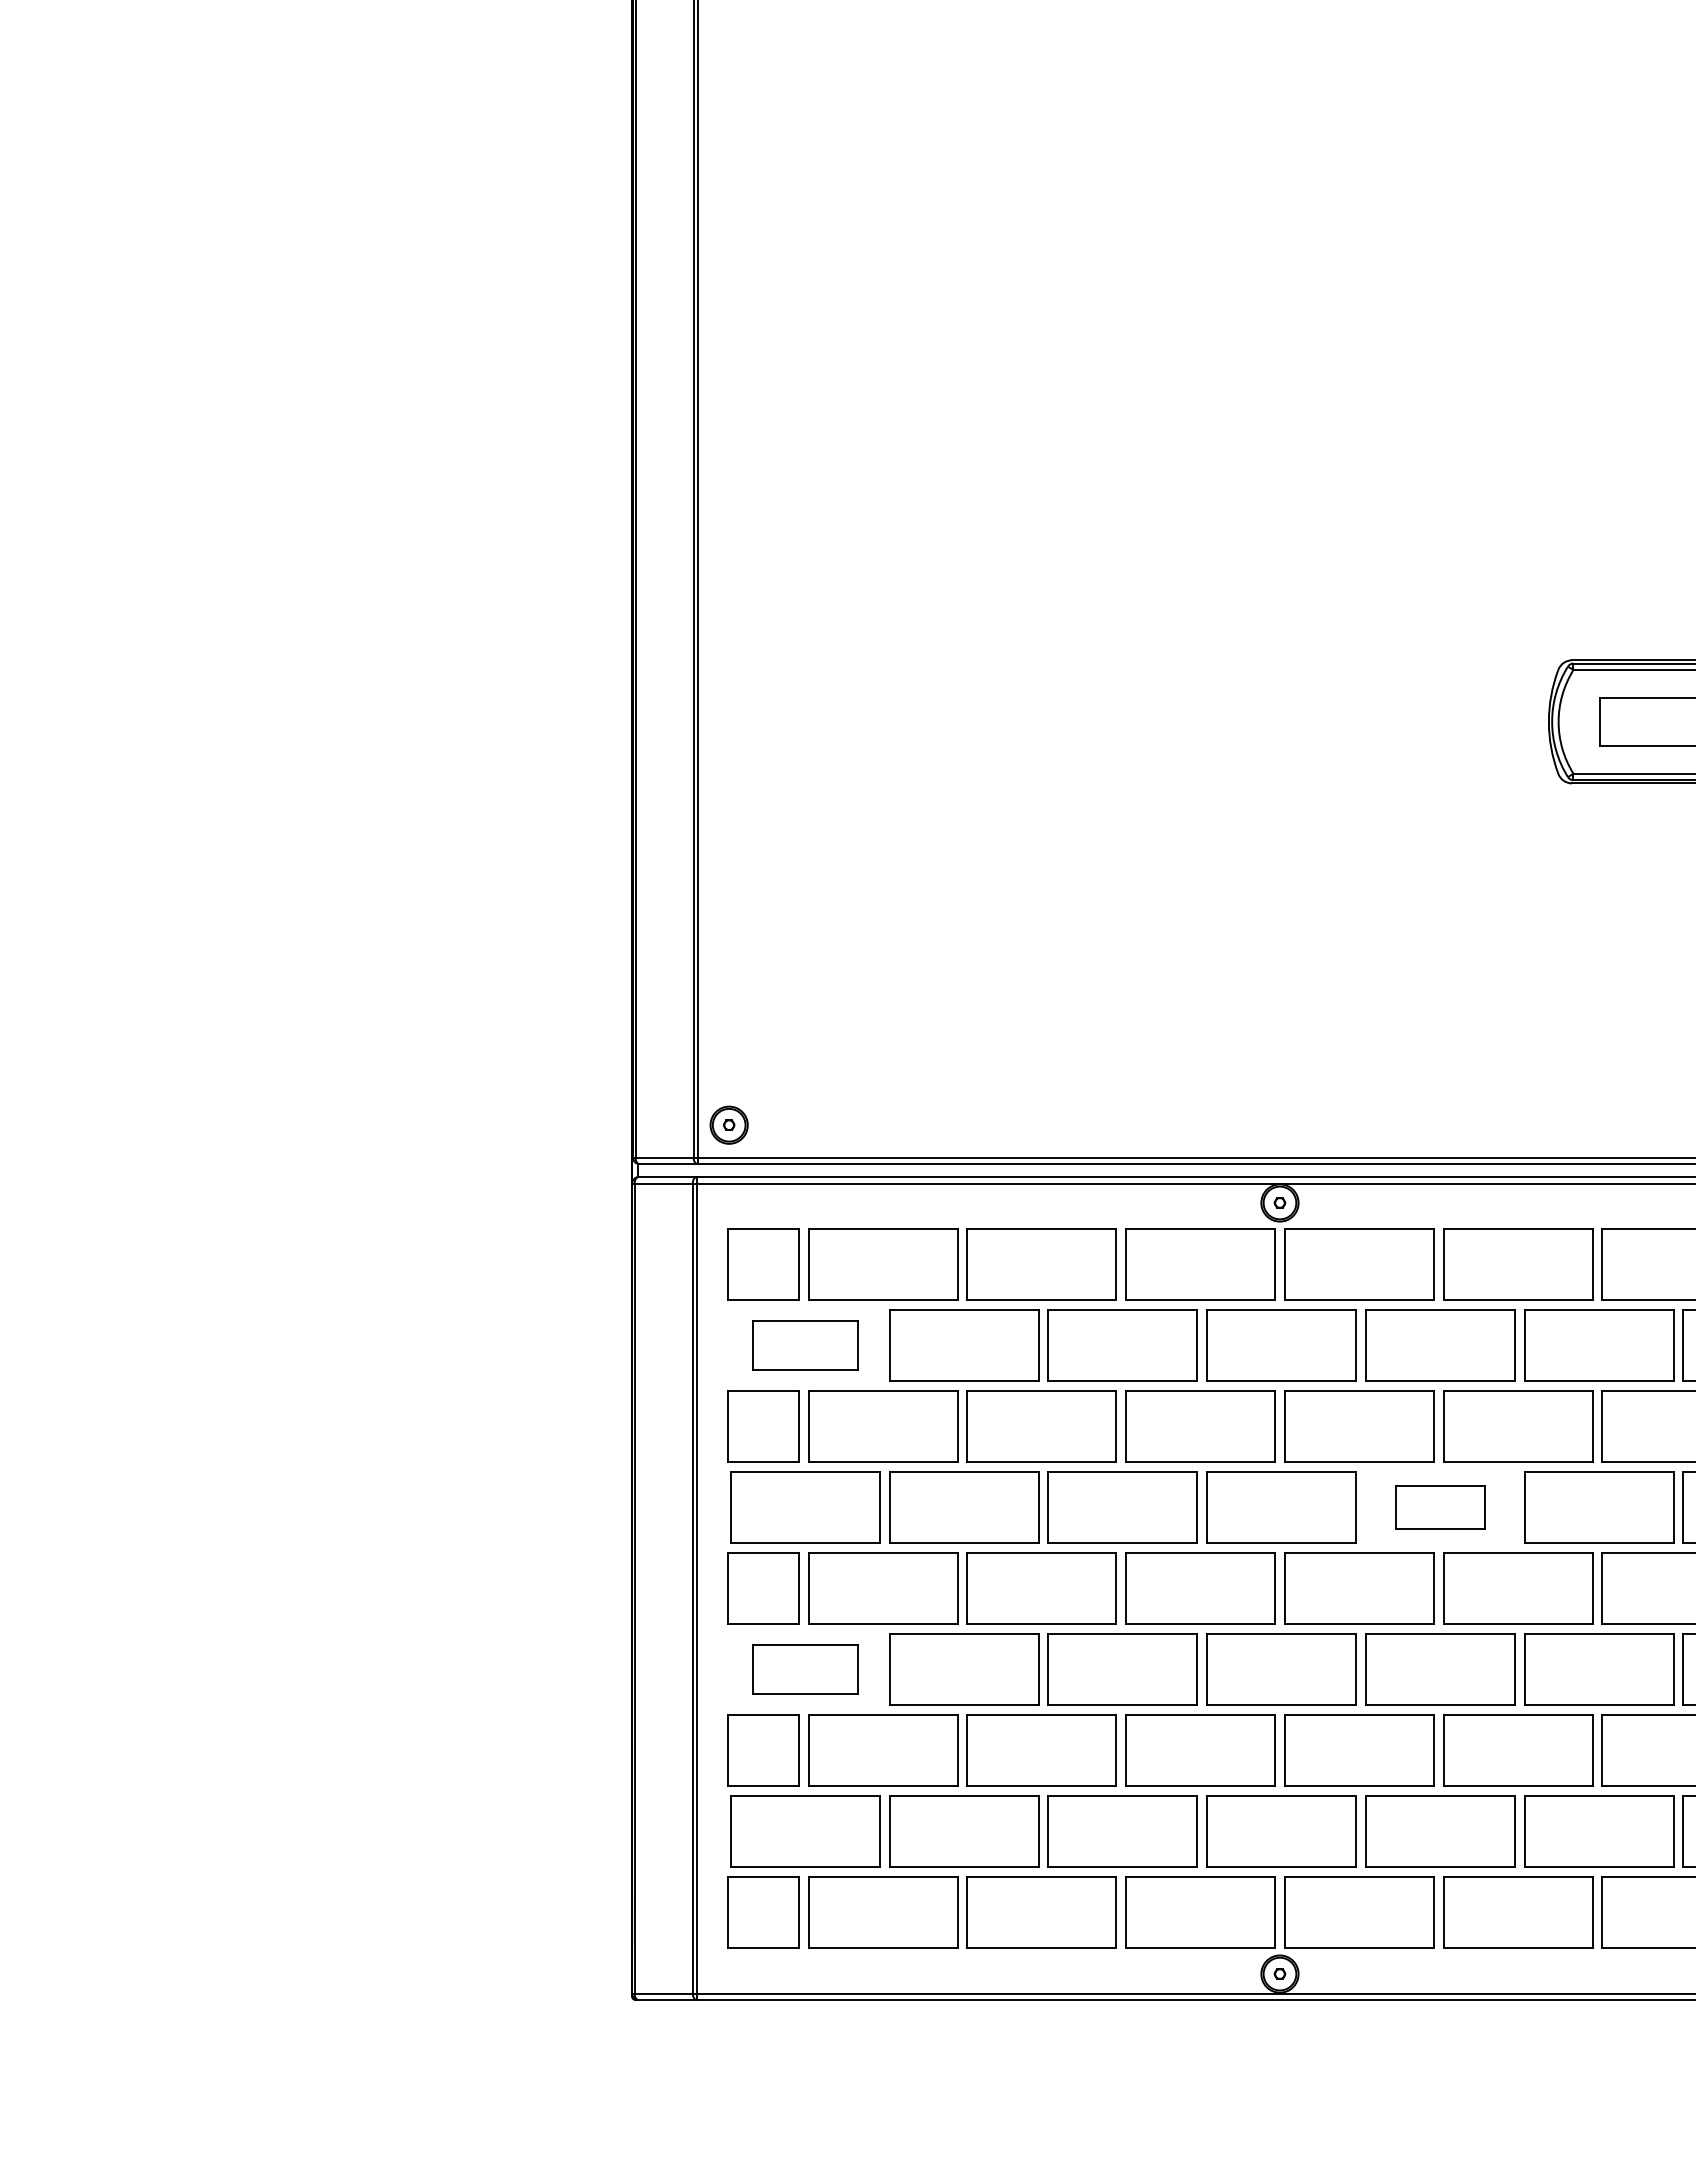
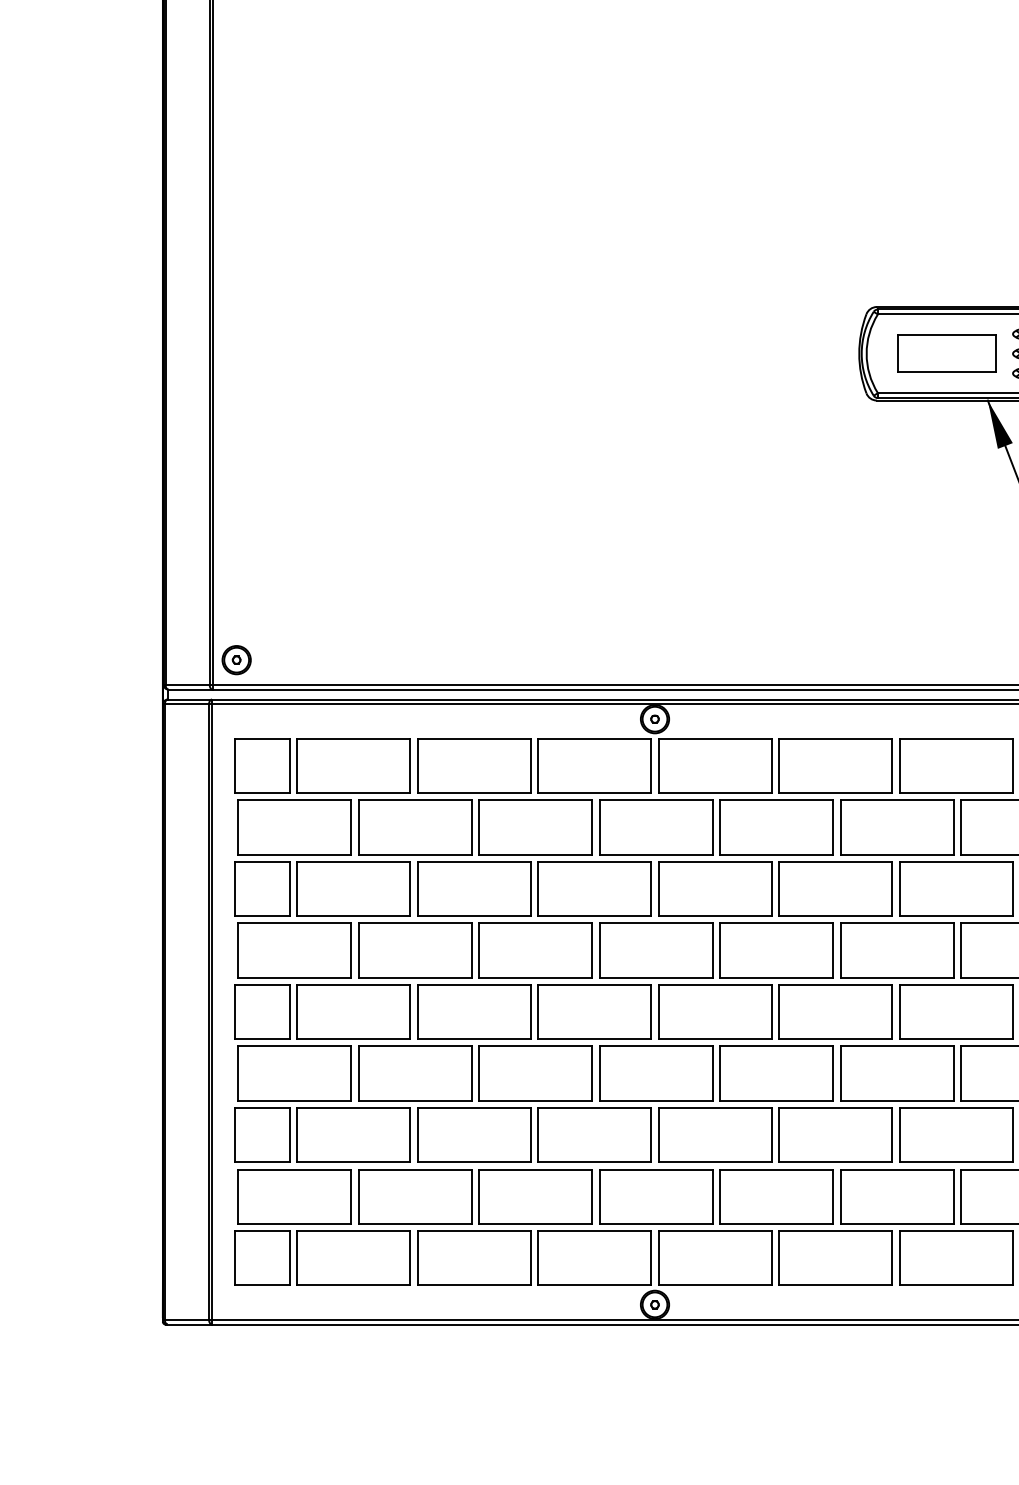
part: (805, 1345) -> (294, 827), size x1.43
part: (1440, 1507) -> (776, 950), size x1.67
part: (805, 1669) -> (294, 1073), size x1.43

